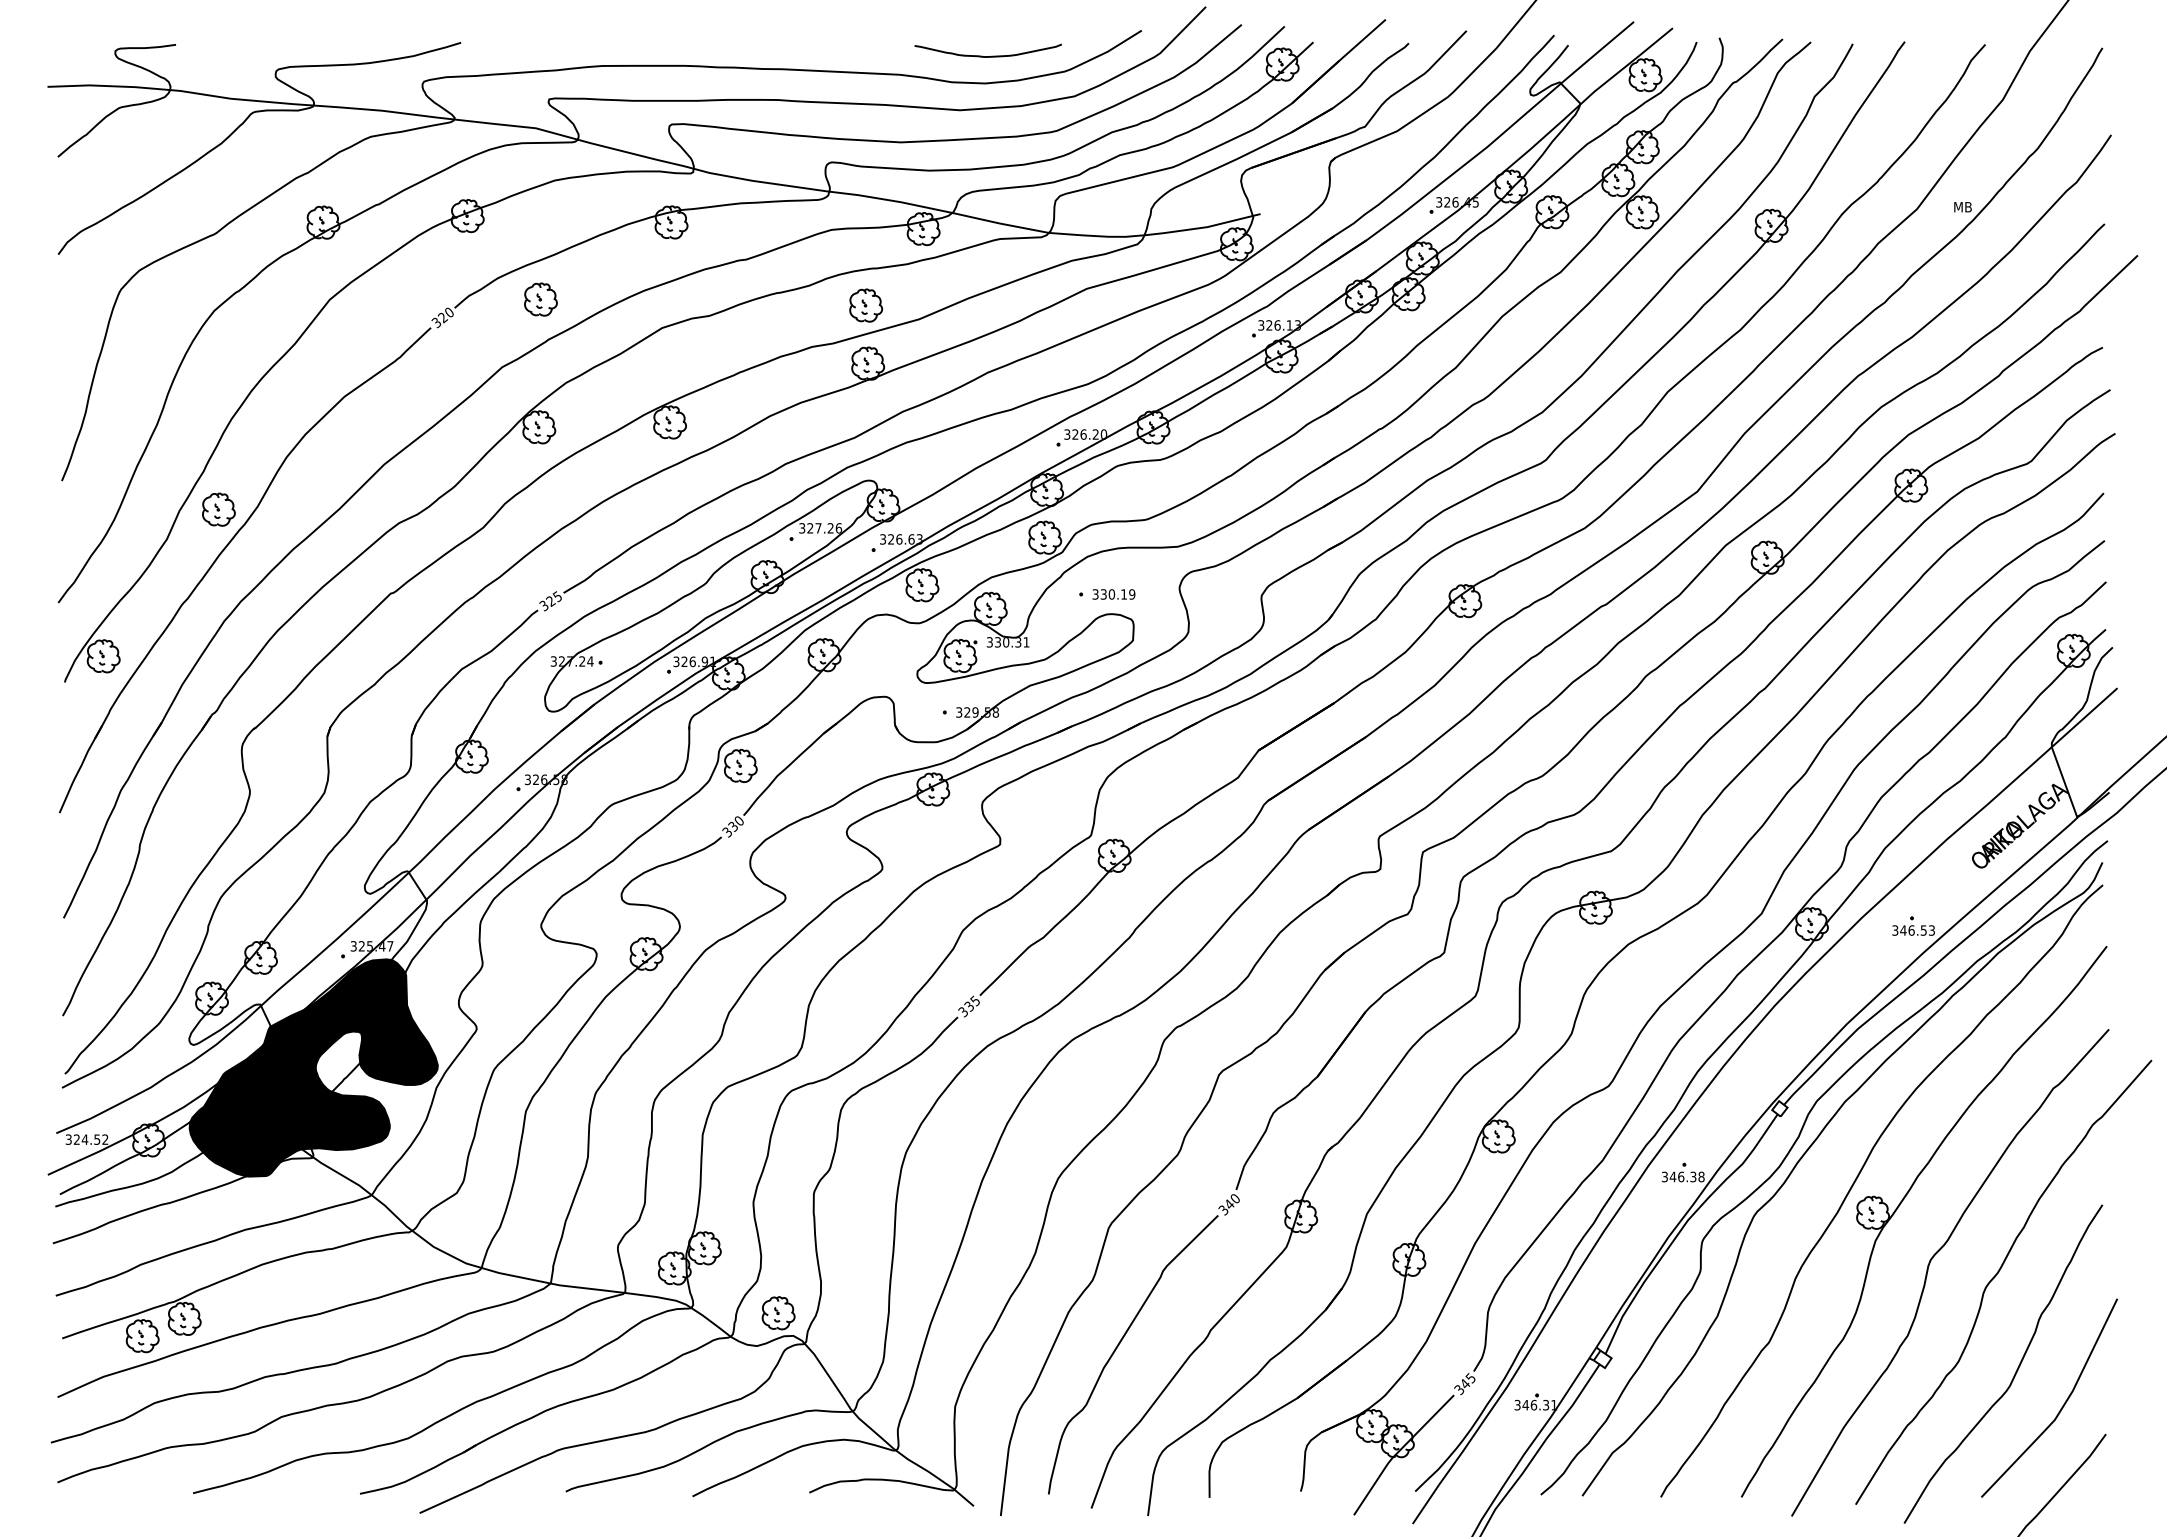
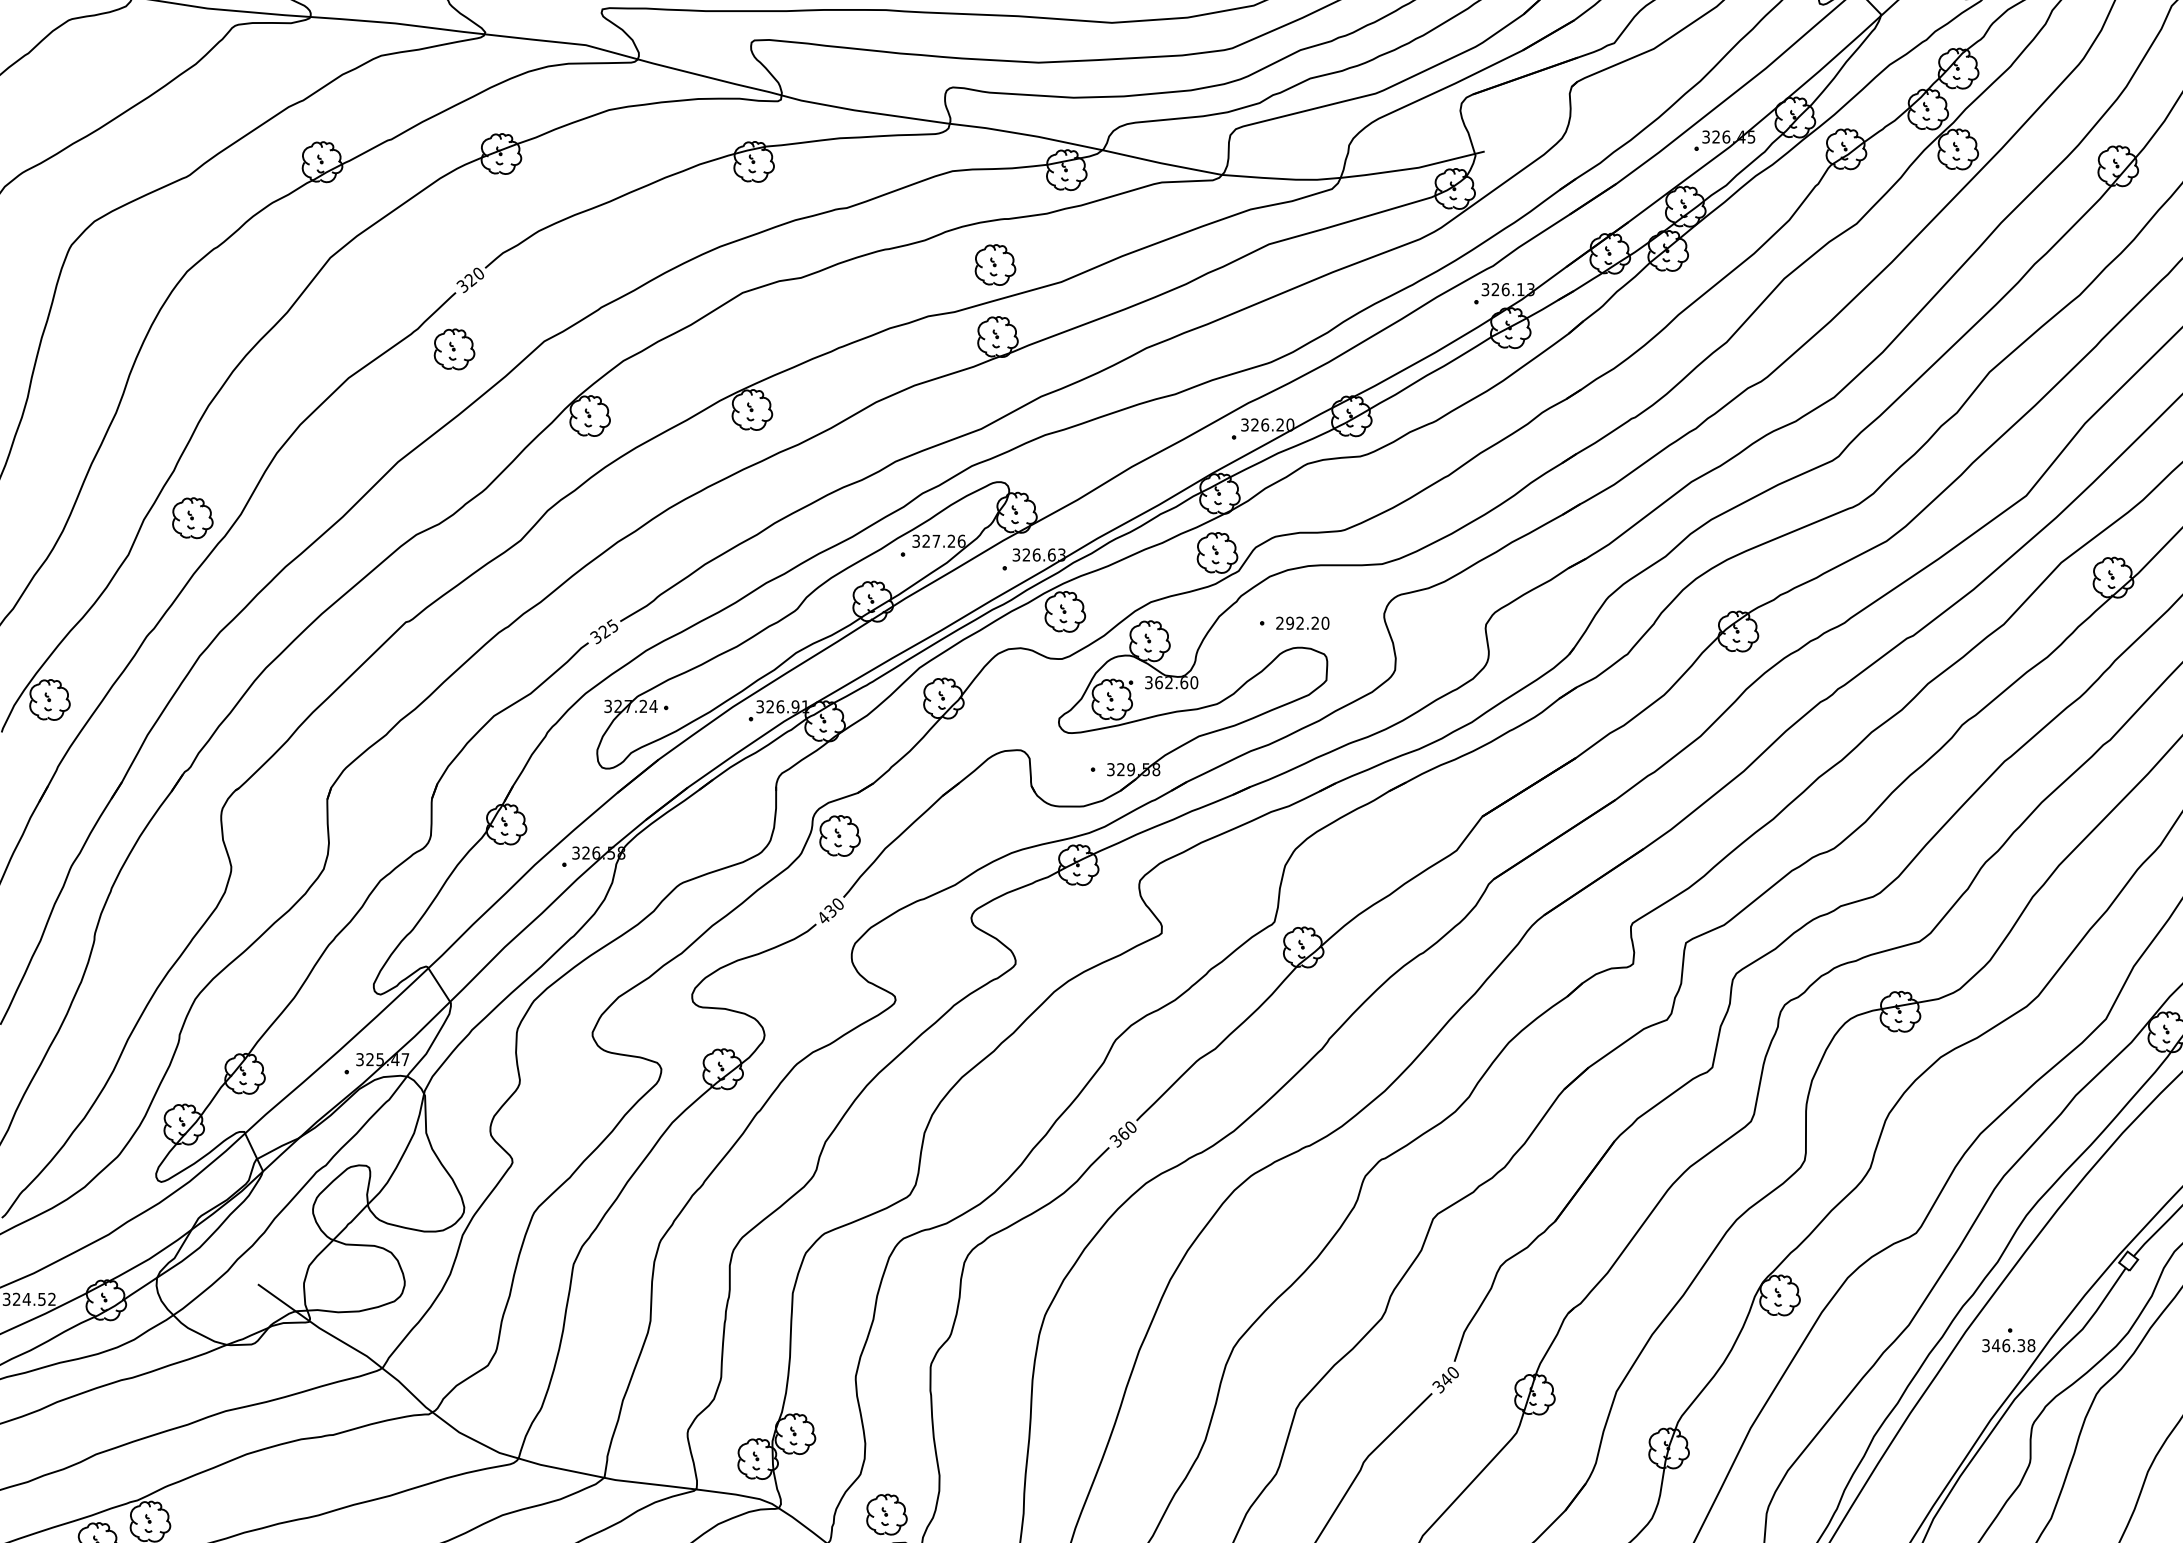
part: (540, 299) -> (453, 349), moved
text: (1113, 594) -> (1302, 623), 330.19 -> 292.20
text: (1011, 642) -> (1175, 682), 330.31 -> 362.60
text: (727, 832) -> (823, 918), 330 -> 430
text: (971, 1003) -> (1126, 1130), 335 -> 360
fill: (313, 1067) -> (310, 1209), removed

